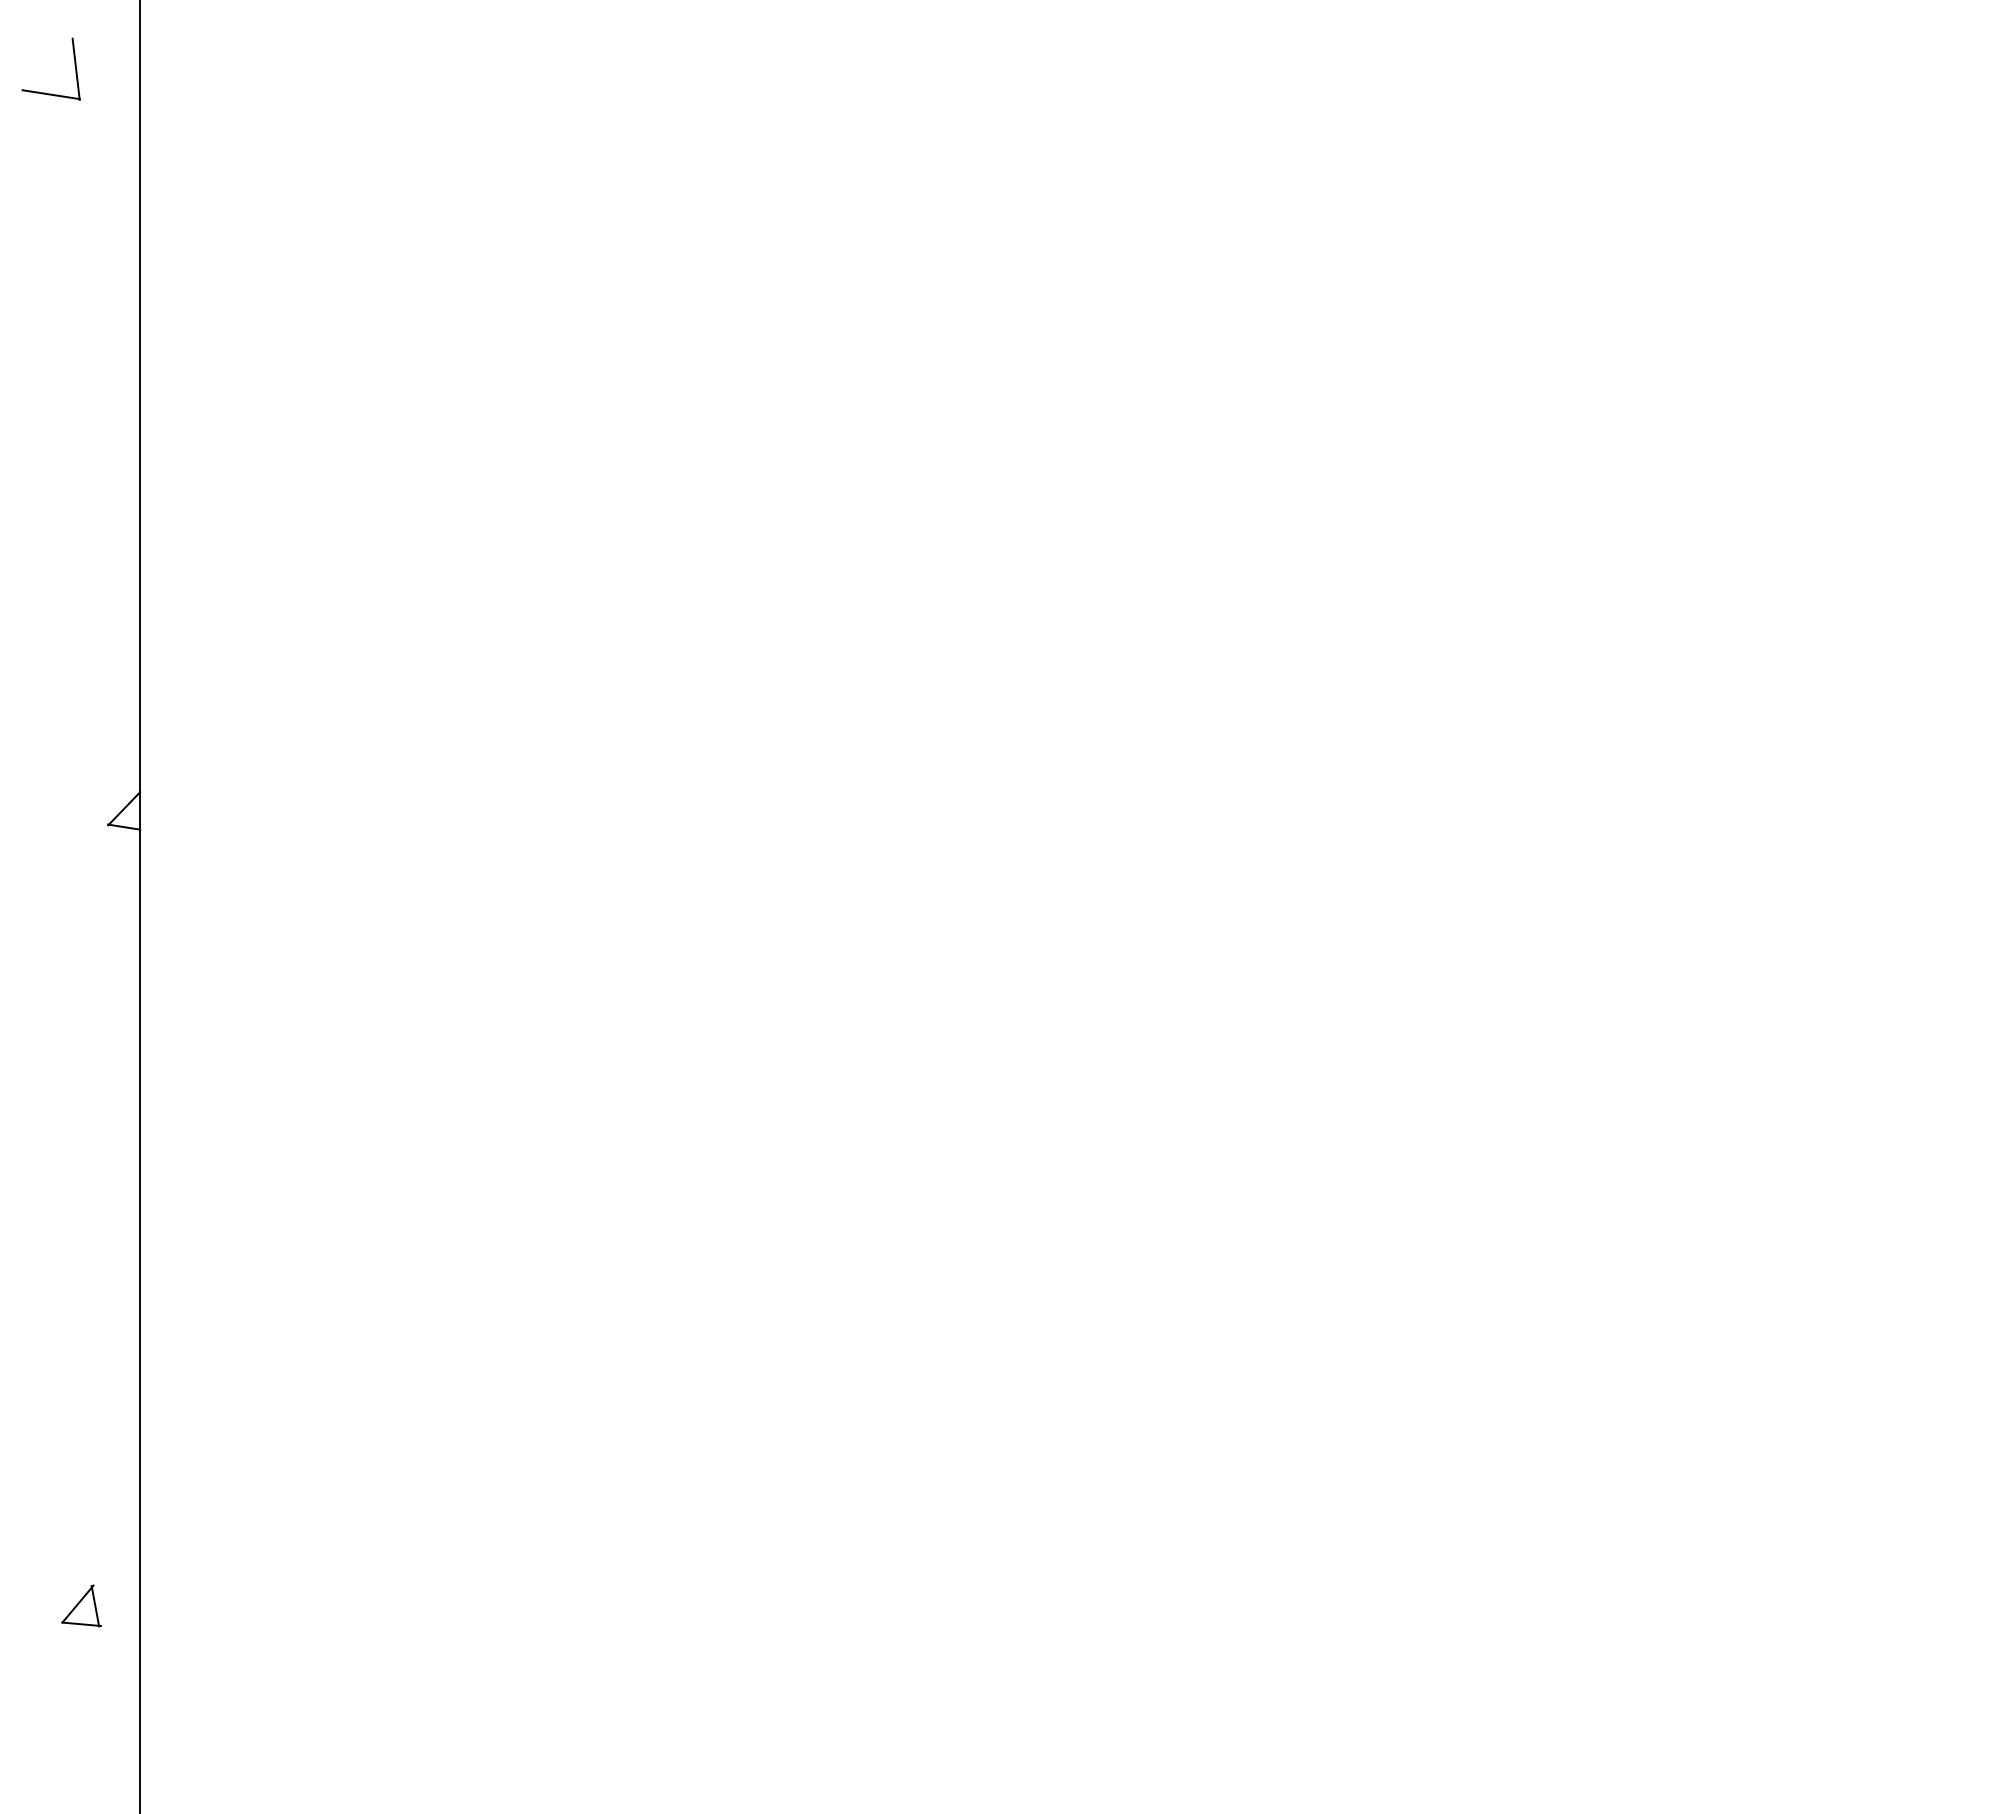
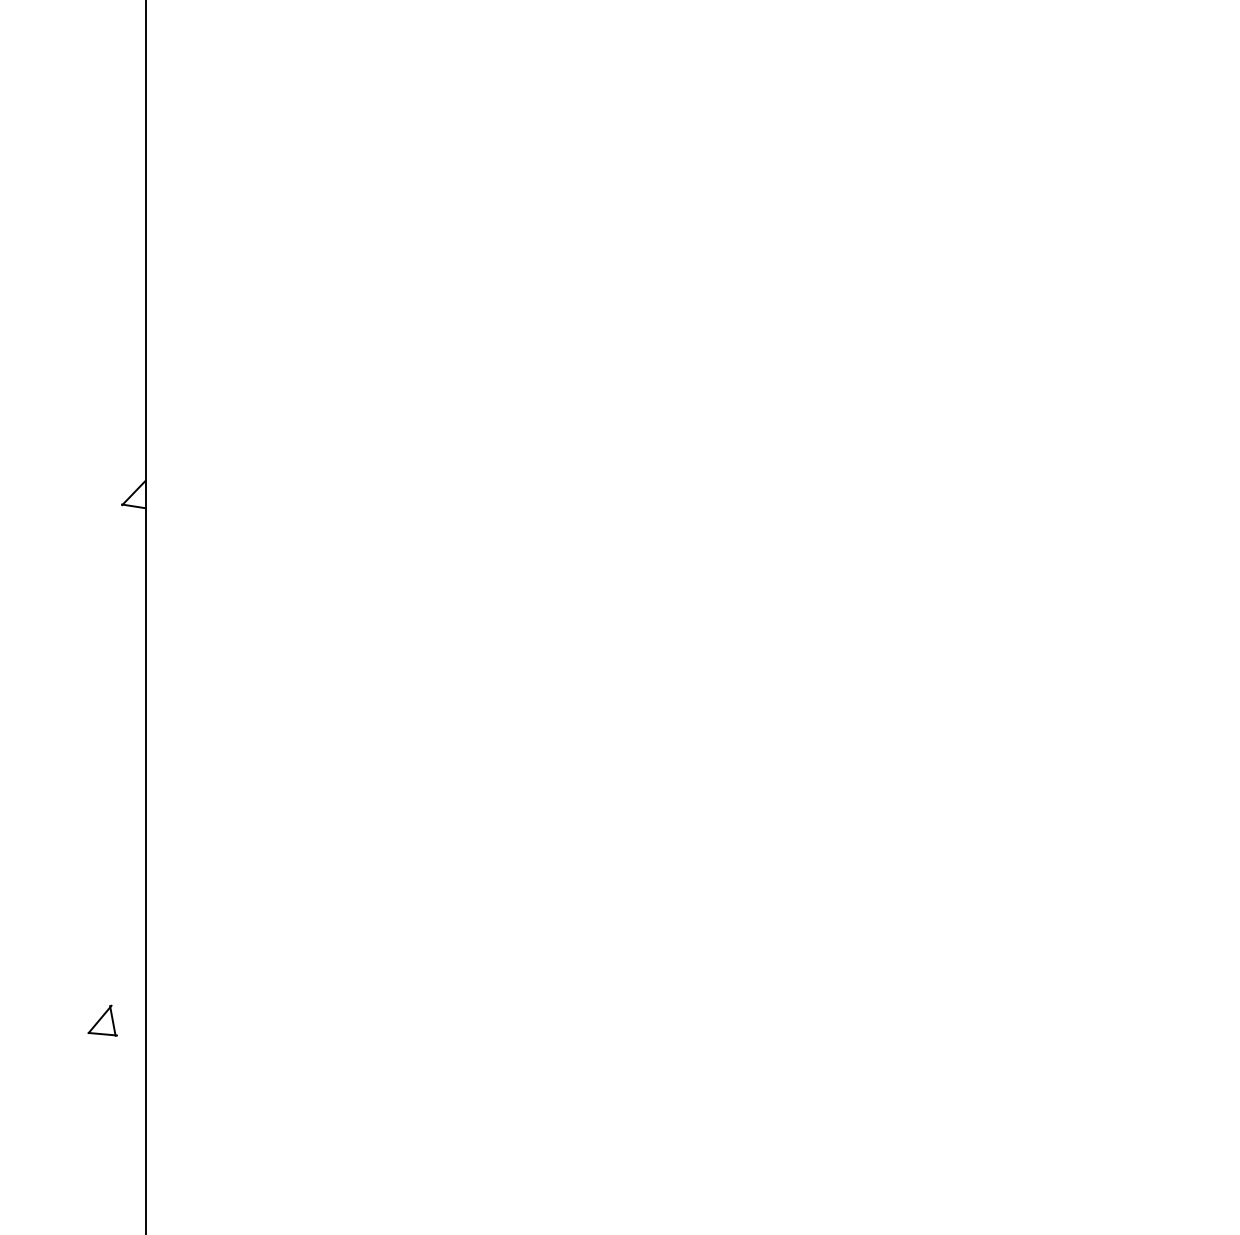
part: (81, 1605) -> (102, 1020), moved

